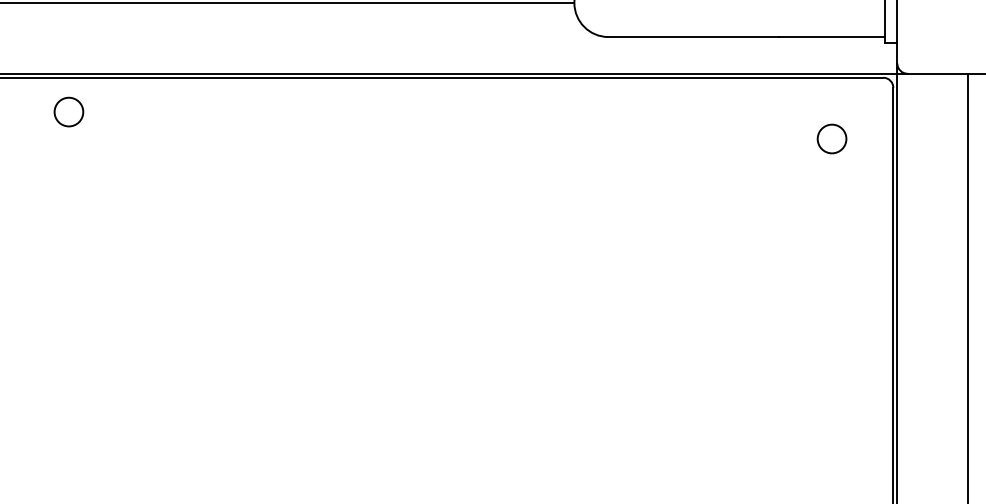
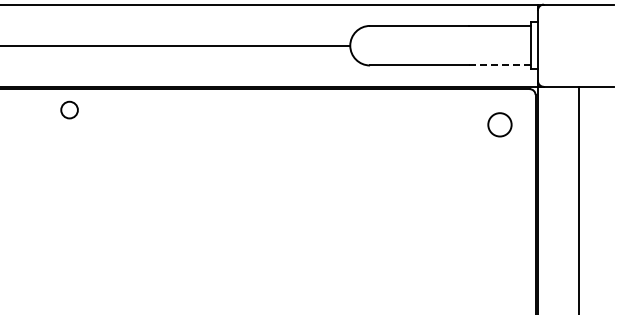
line: (831, 37) -> (499, 65), solid -> dashed
circle: (68, 111) -> (69, 109), moved
circle: (831, 138) -> (499, 124), size x1.4

